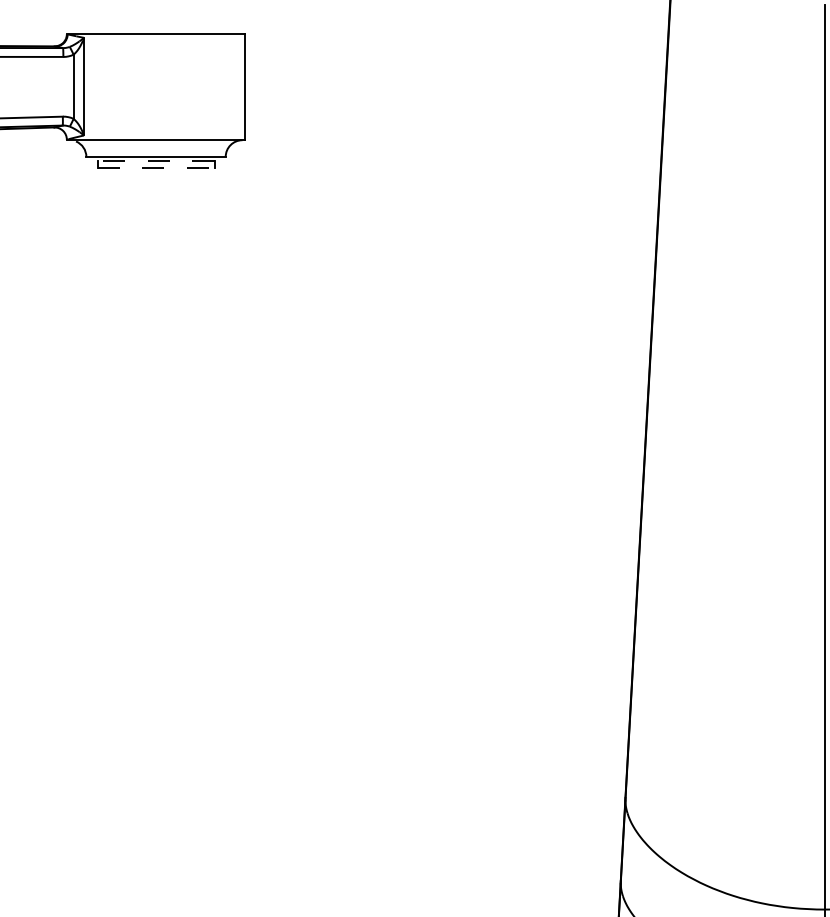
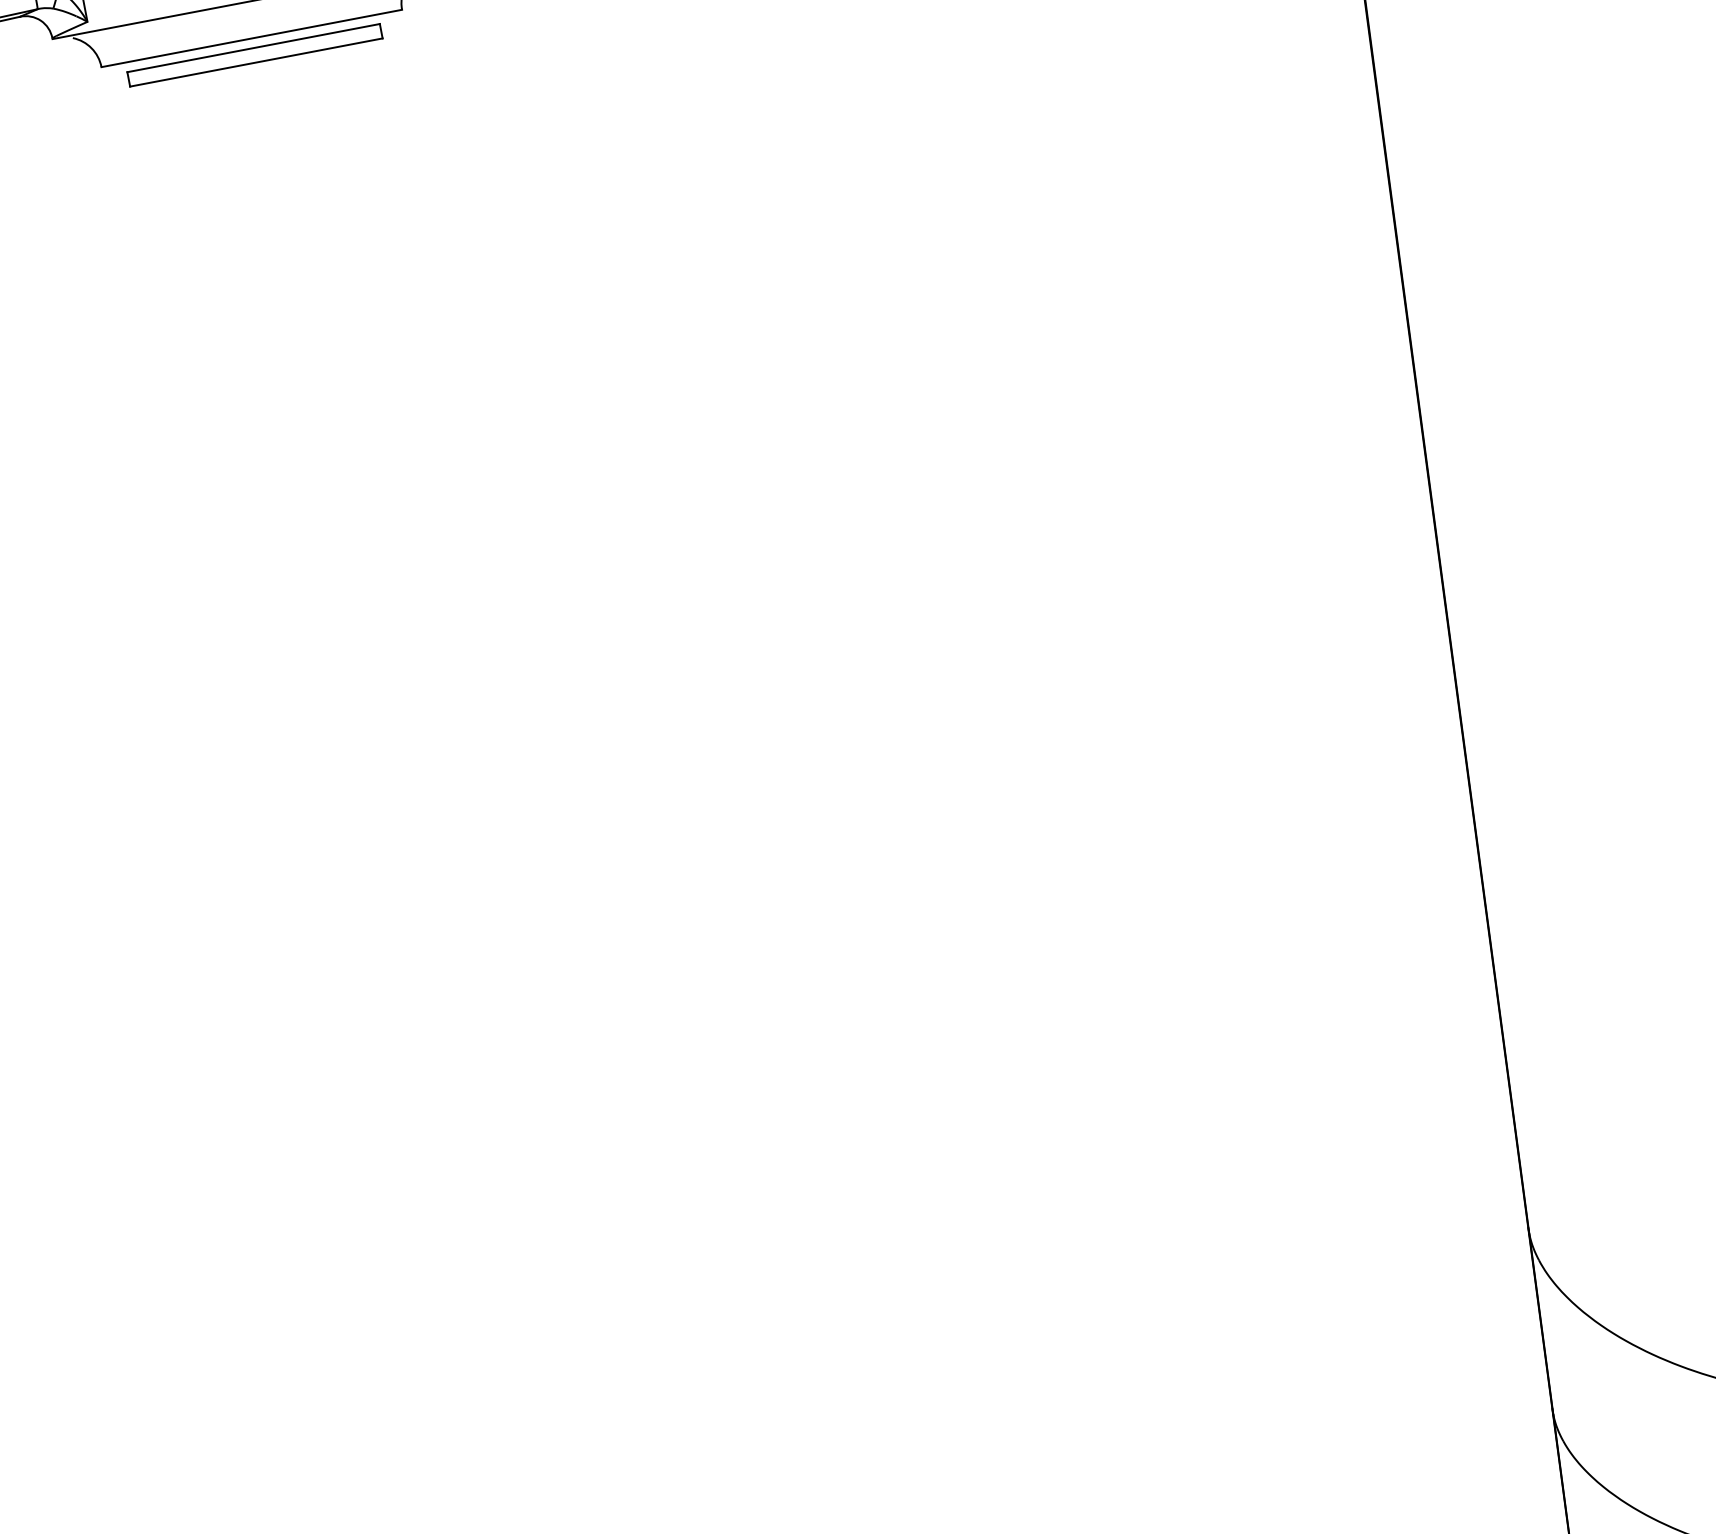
line: (156, 161) -> (254, 48), dashed -> solid
line: (156, 168) -> (257, 63), dashed -> solid

